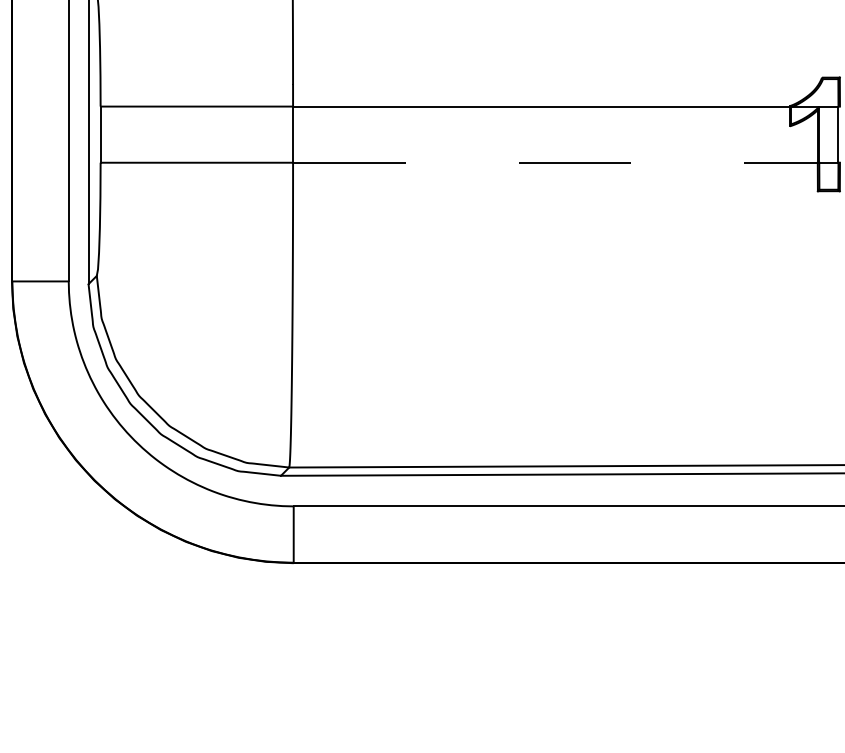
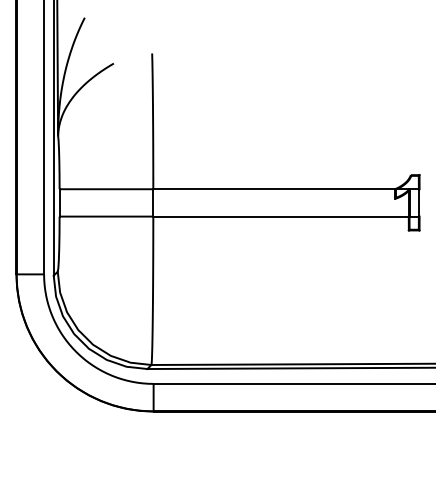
line: (556, 162) -> (281, 216), dashed -> solid

